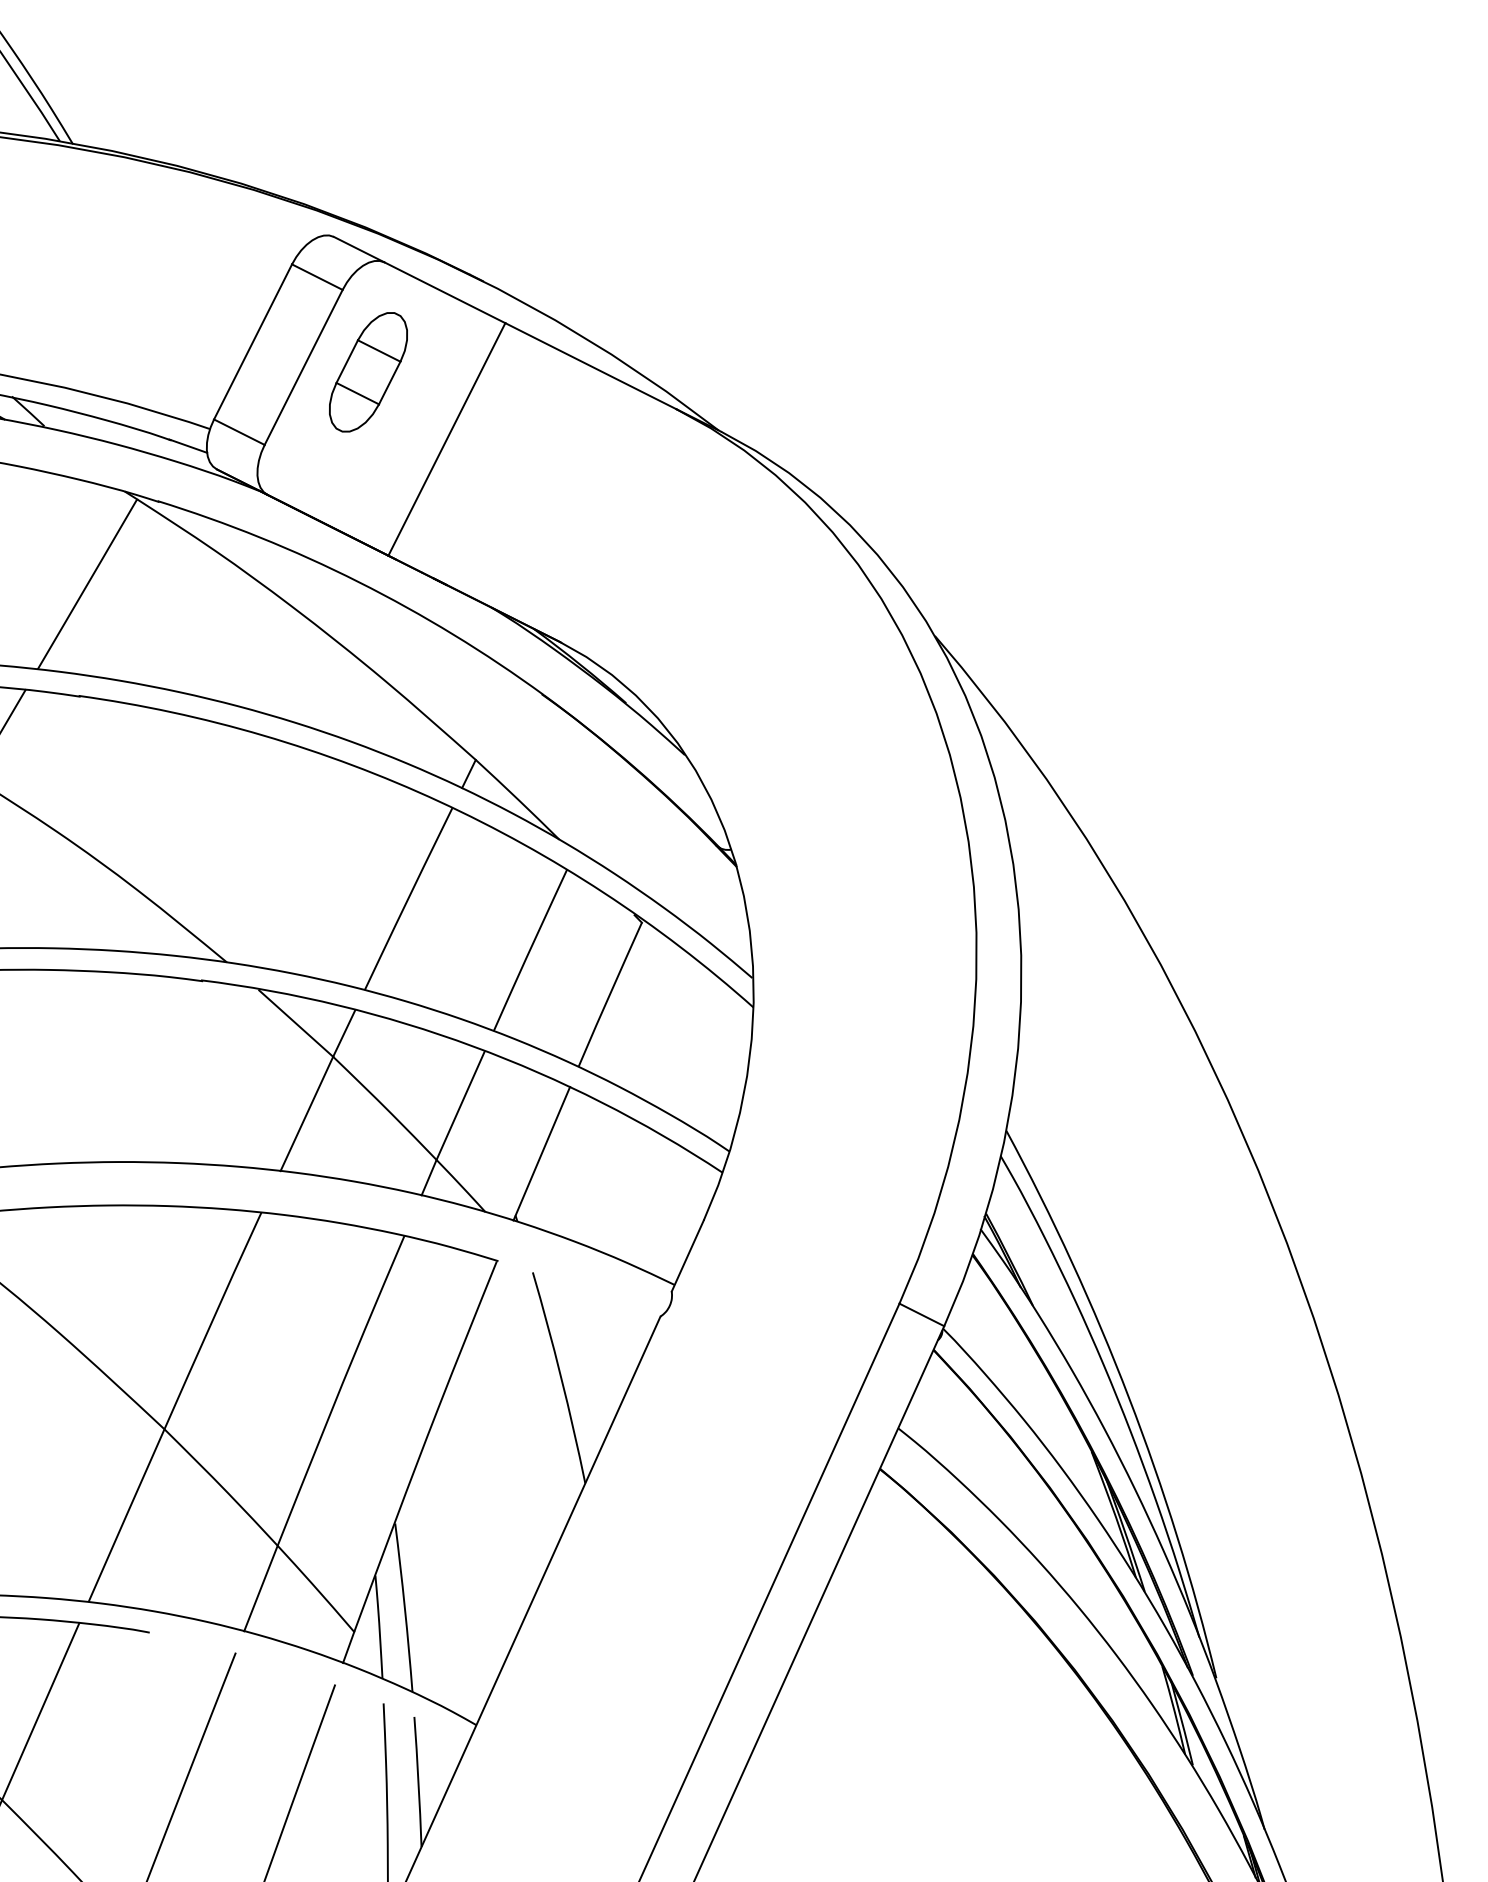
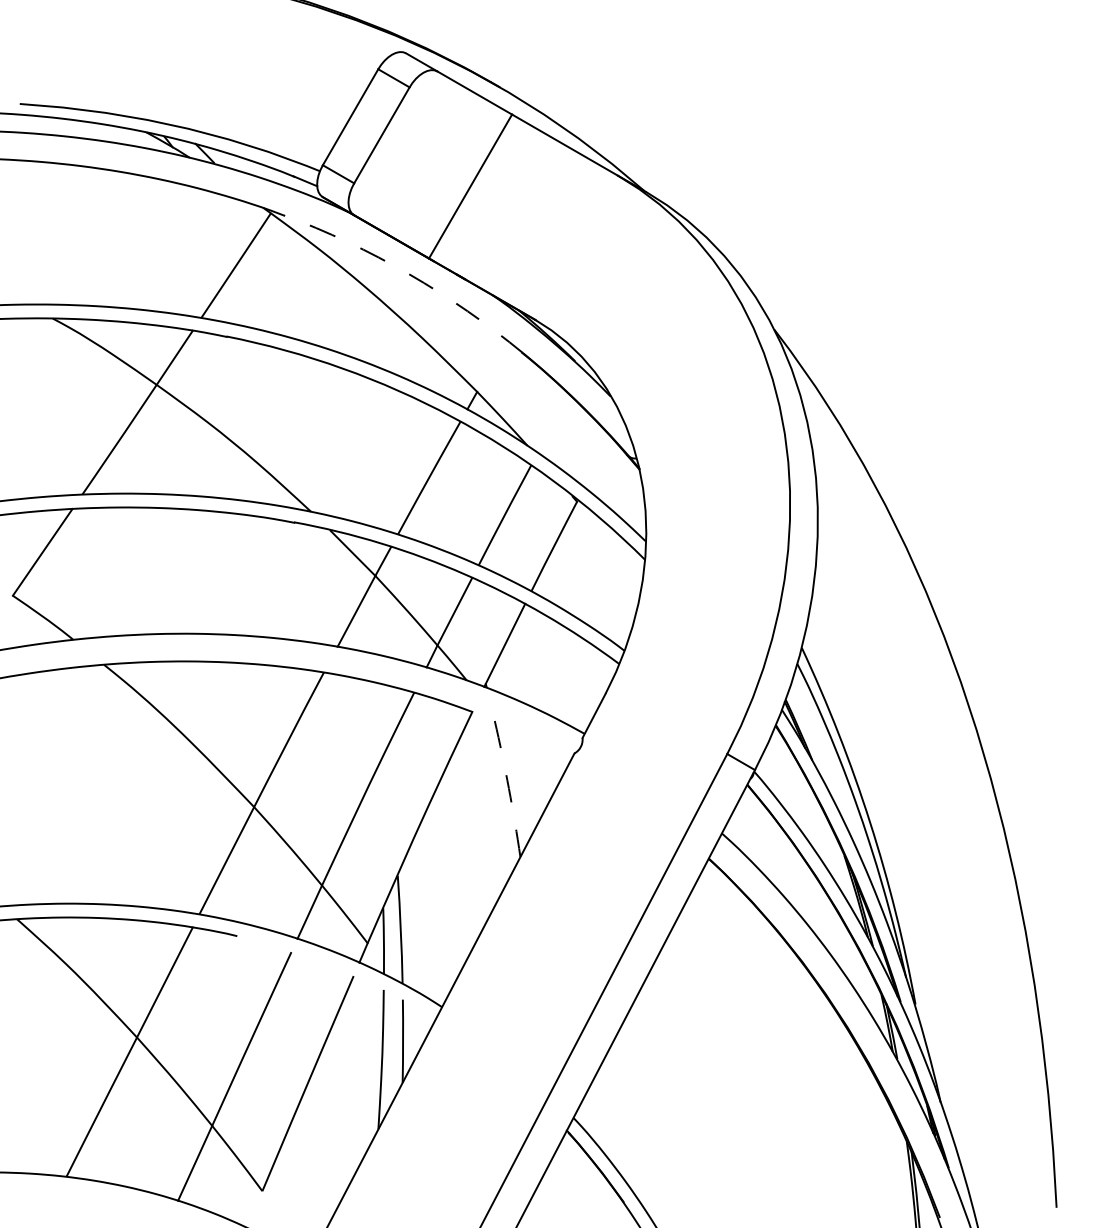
part: (369, 371) -> (423, 140), removed
arc: (359, 582) -> (409, 274), solid -> dashed
arc: (560, 1377) -> (508, 788), solid -> dashed

